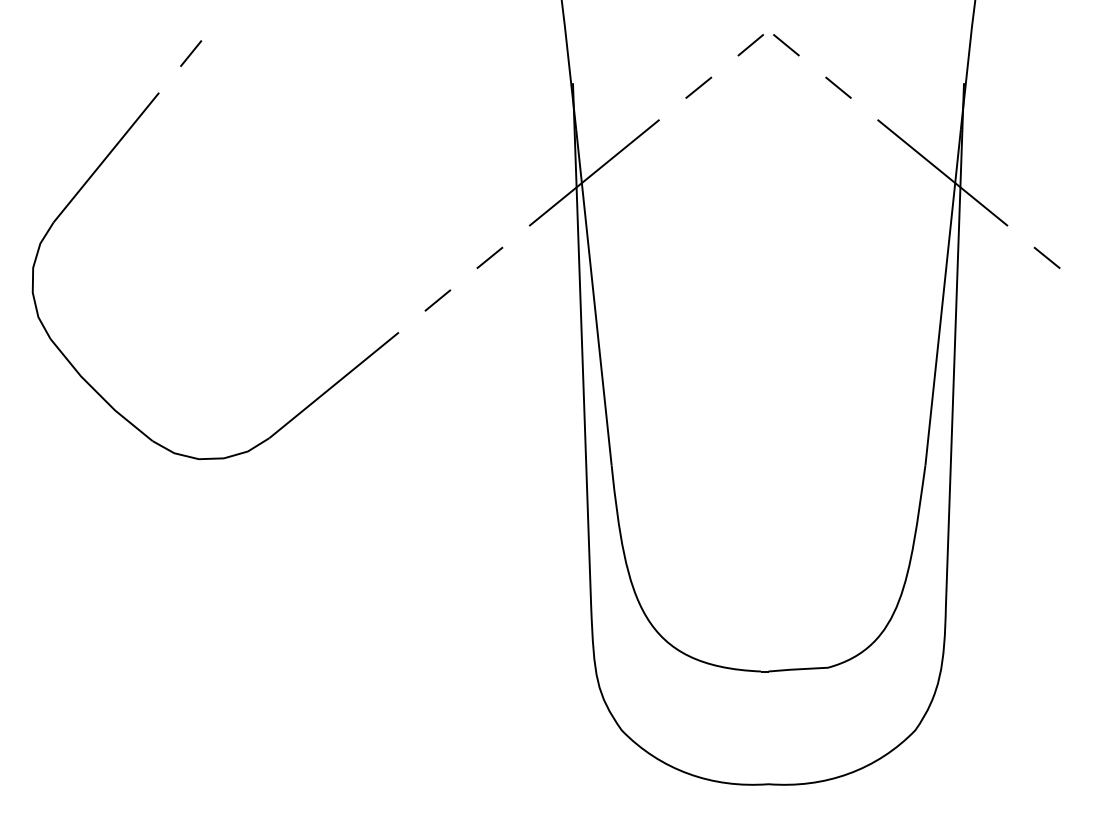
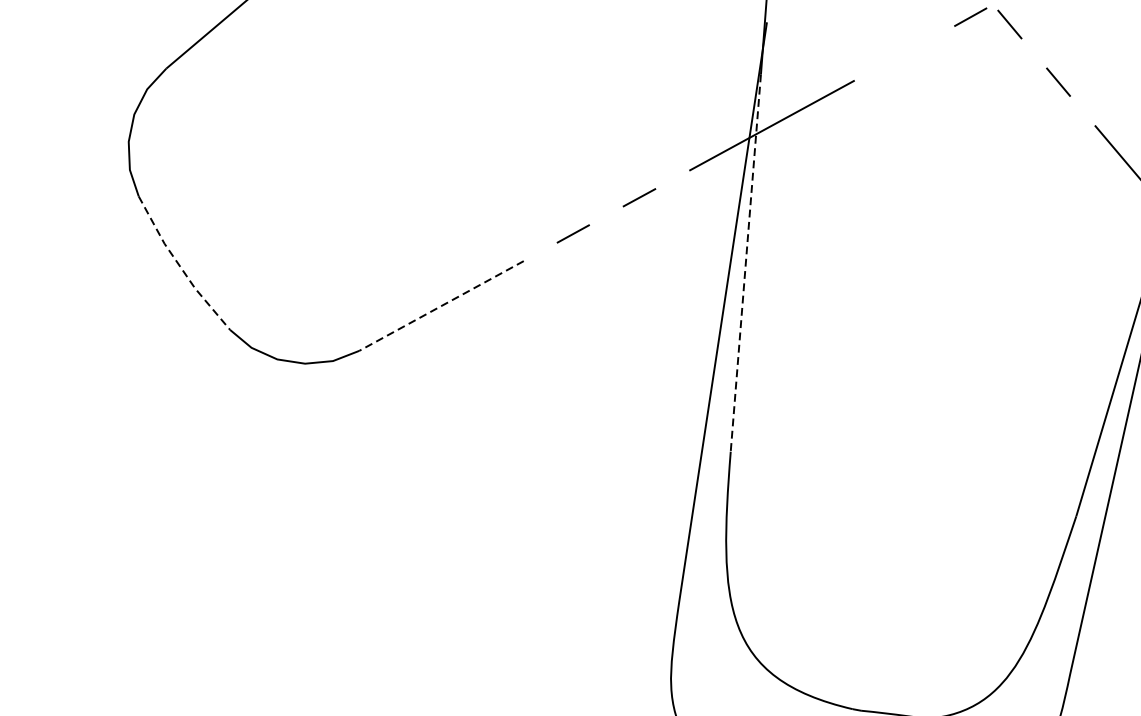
line: (698, 87) -> (904, 53), removed
line: (593, 297) -> (745, 262), solid -> dashed
line: (334, 385) -> (441, 306), solid -> dashed
line: (98, 393) -> (180, 266), solid -> dashed

